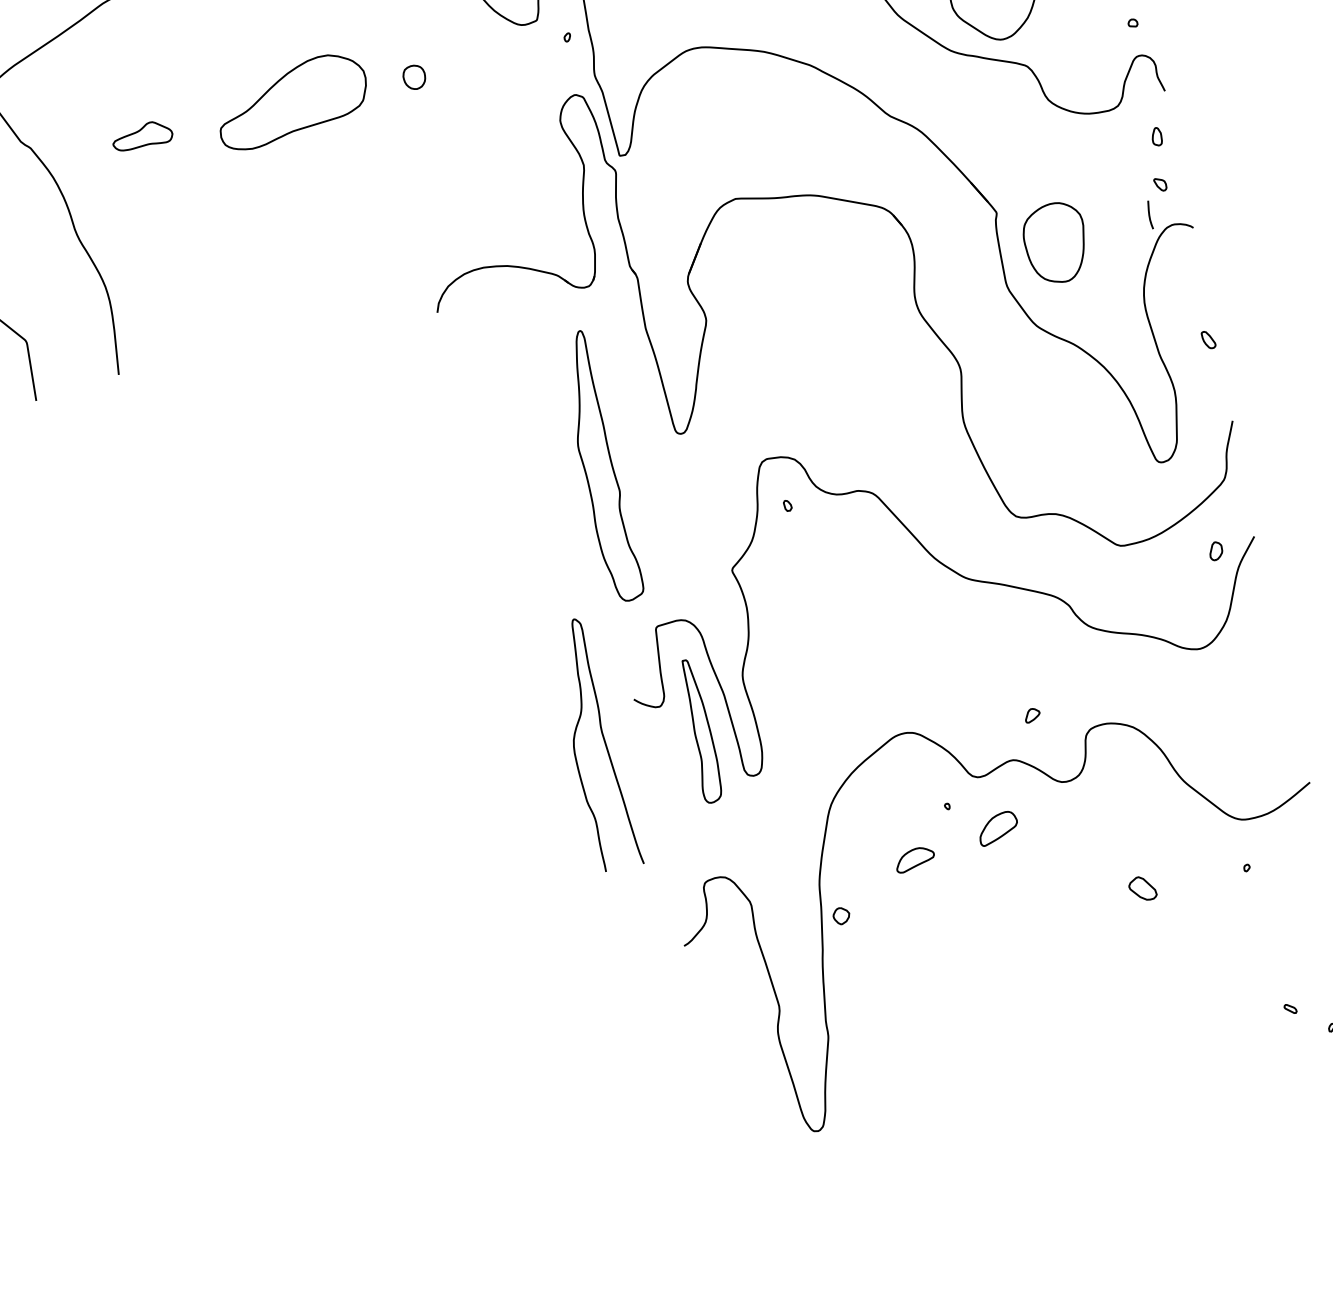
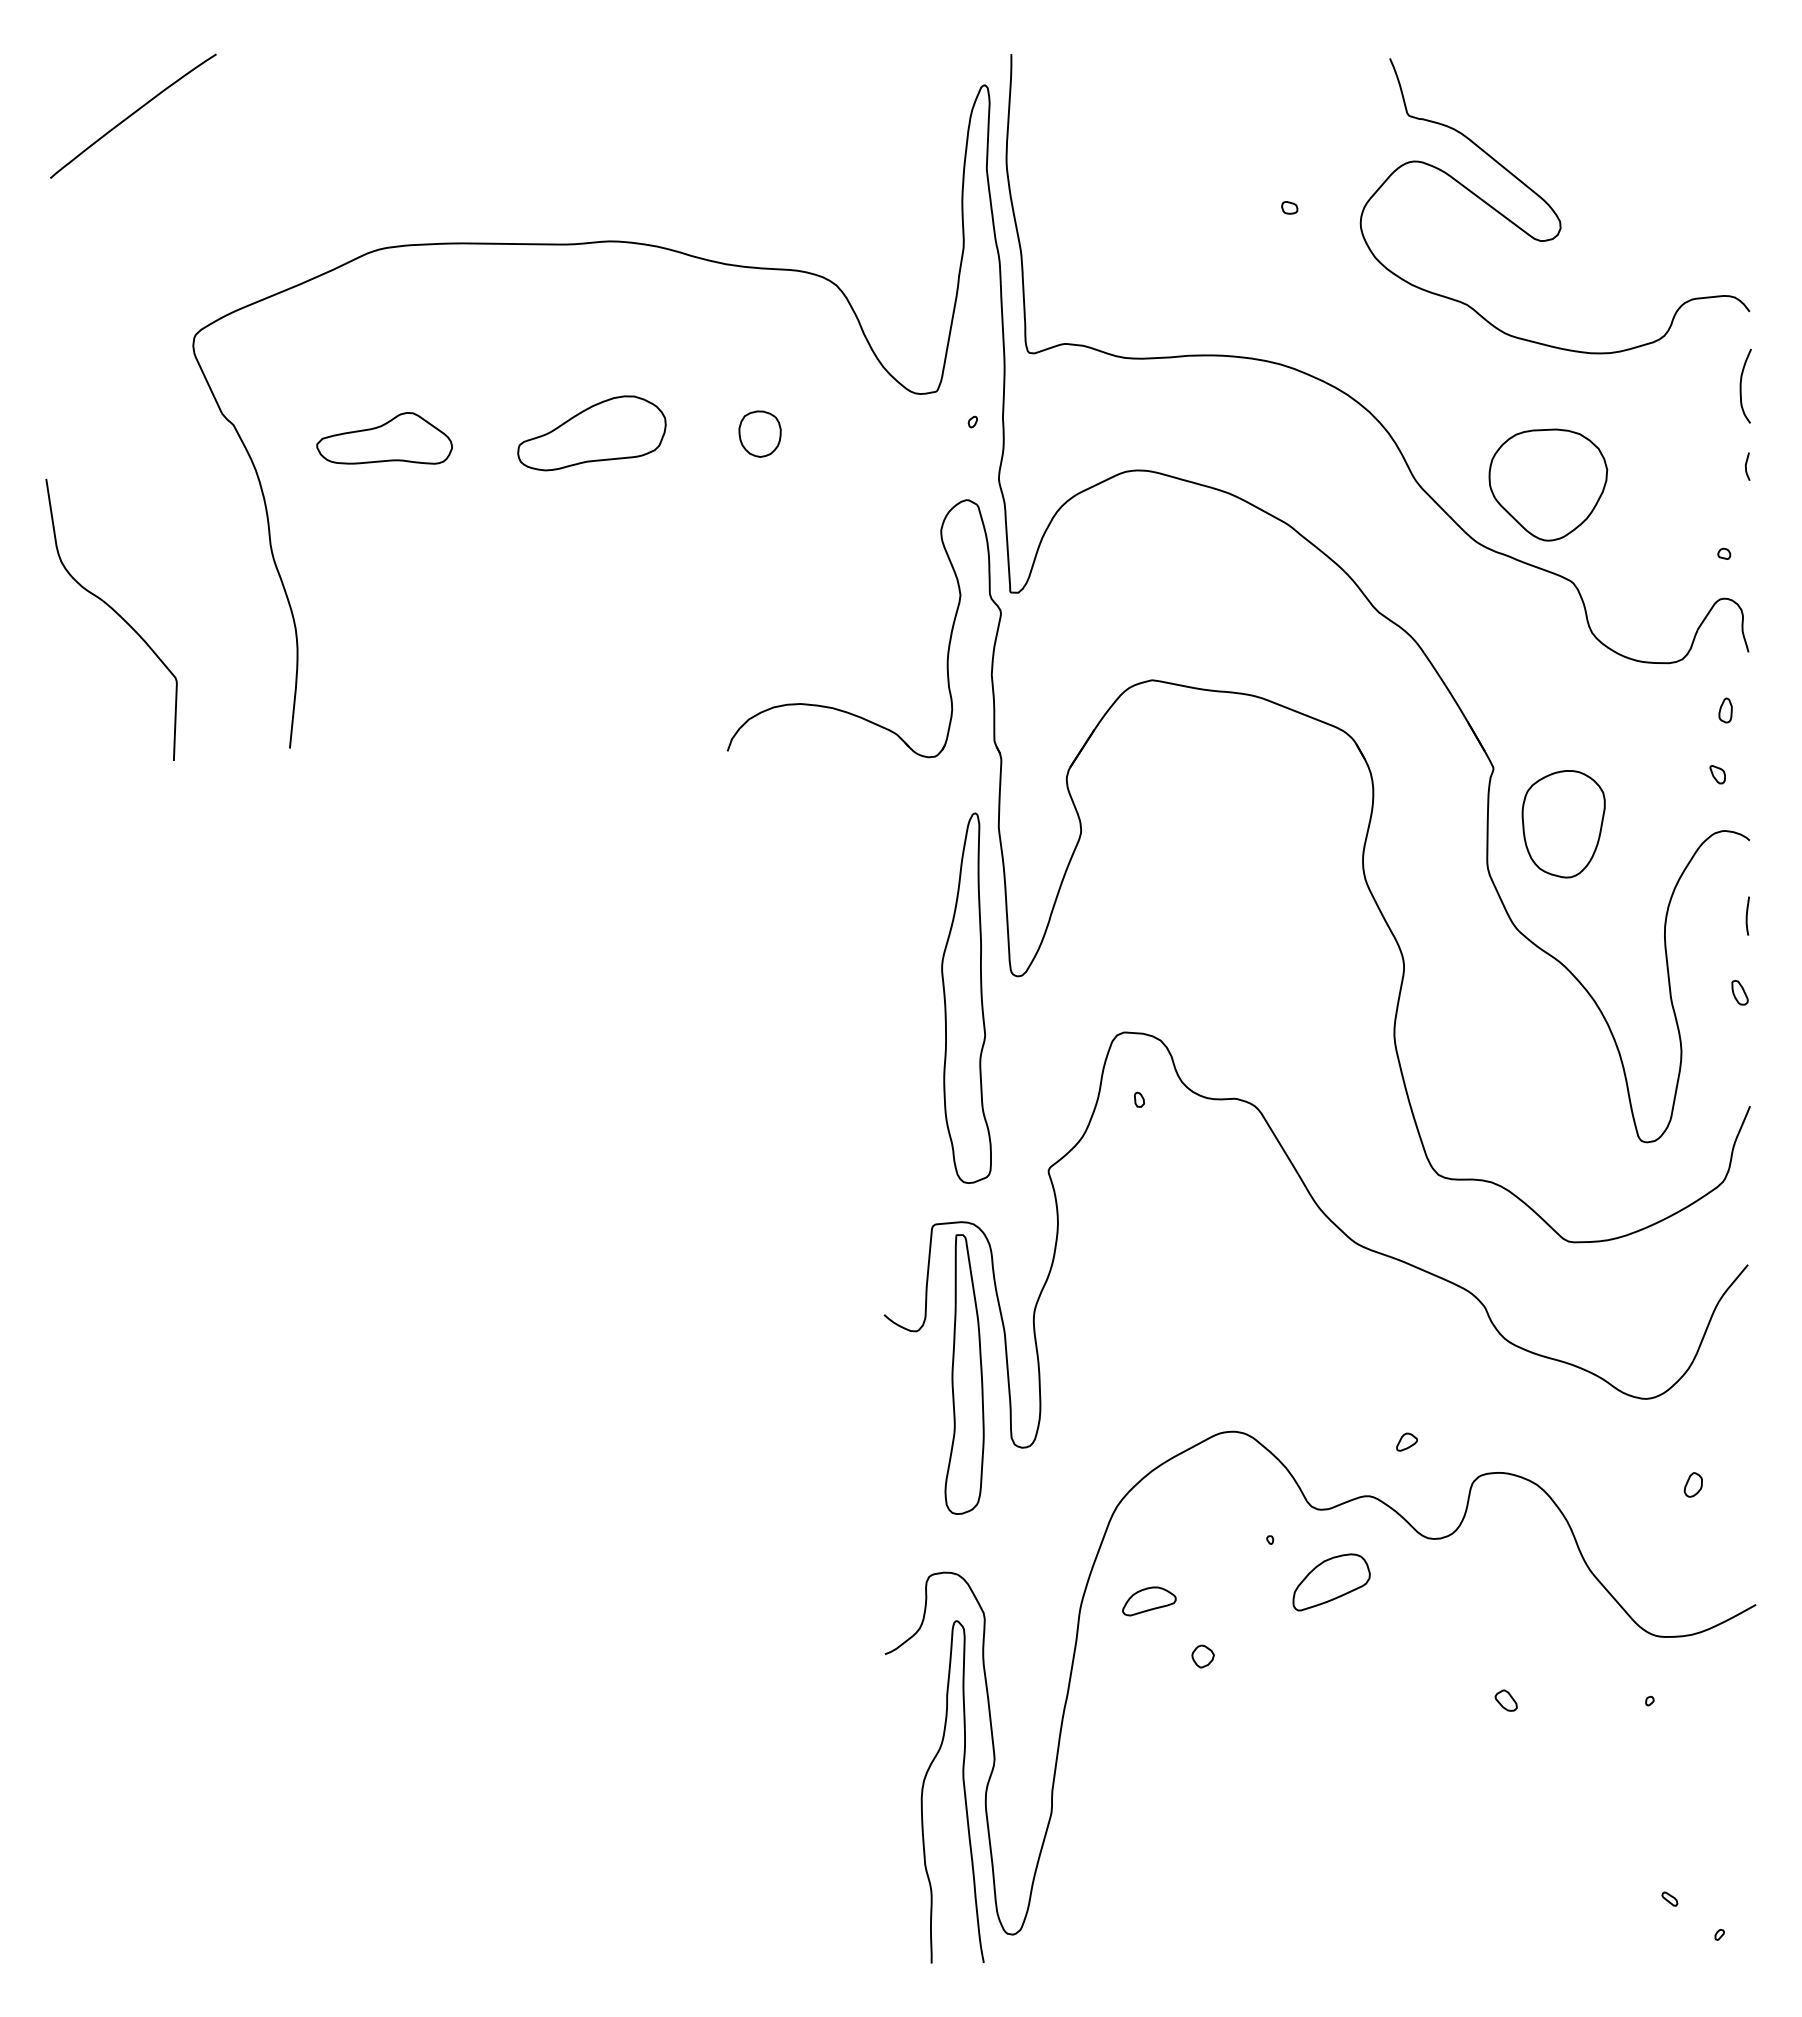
part: (414, 77) -> (759, 433), size x1.43
part: (291, 101) -> (591, 433), size x0.71
part: (142, 135) -> (384, 438), size x1.67
curve: (1149, 214) -> (1747, 915), moved
part: (600, 466) -> (966, 997), moved
part: (1215, 550) -> (1692, 1484), moved
part: (700, 731) -> (964, 1374), size x1.43
curve: (604, 742) -> (963, 1791), moved
part: (998, 828) -> (1331, 1582), size x1.43
part: (915, 859) -> (1149, 1601), moved
part: (1141, 888) -> (1505, 1700), size x0.62
part: (841, 916) -> (1202, 1656), moved

